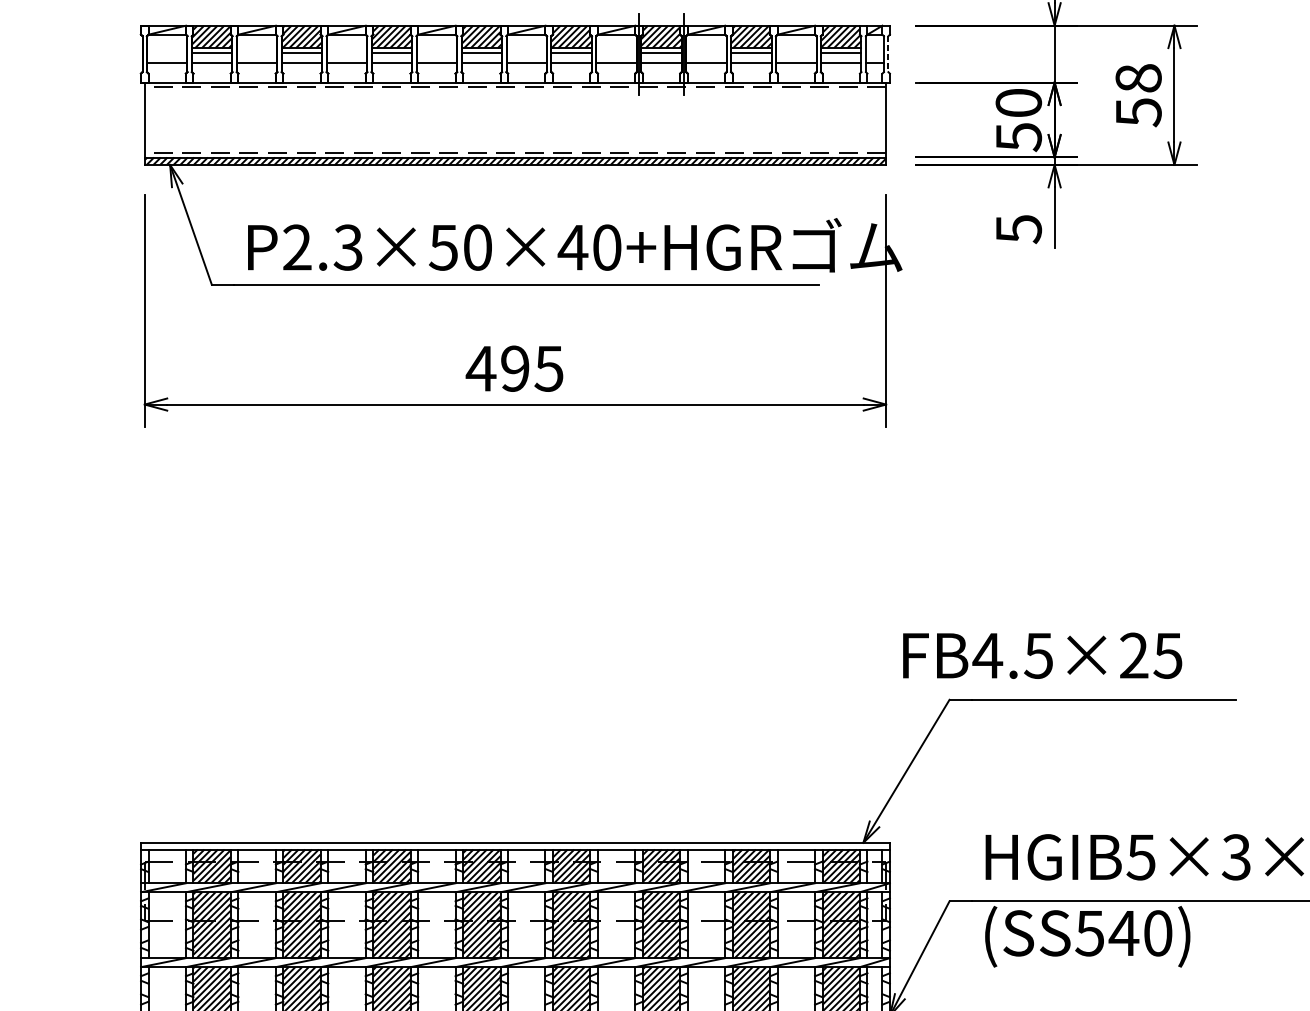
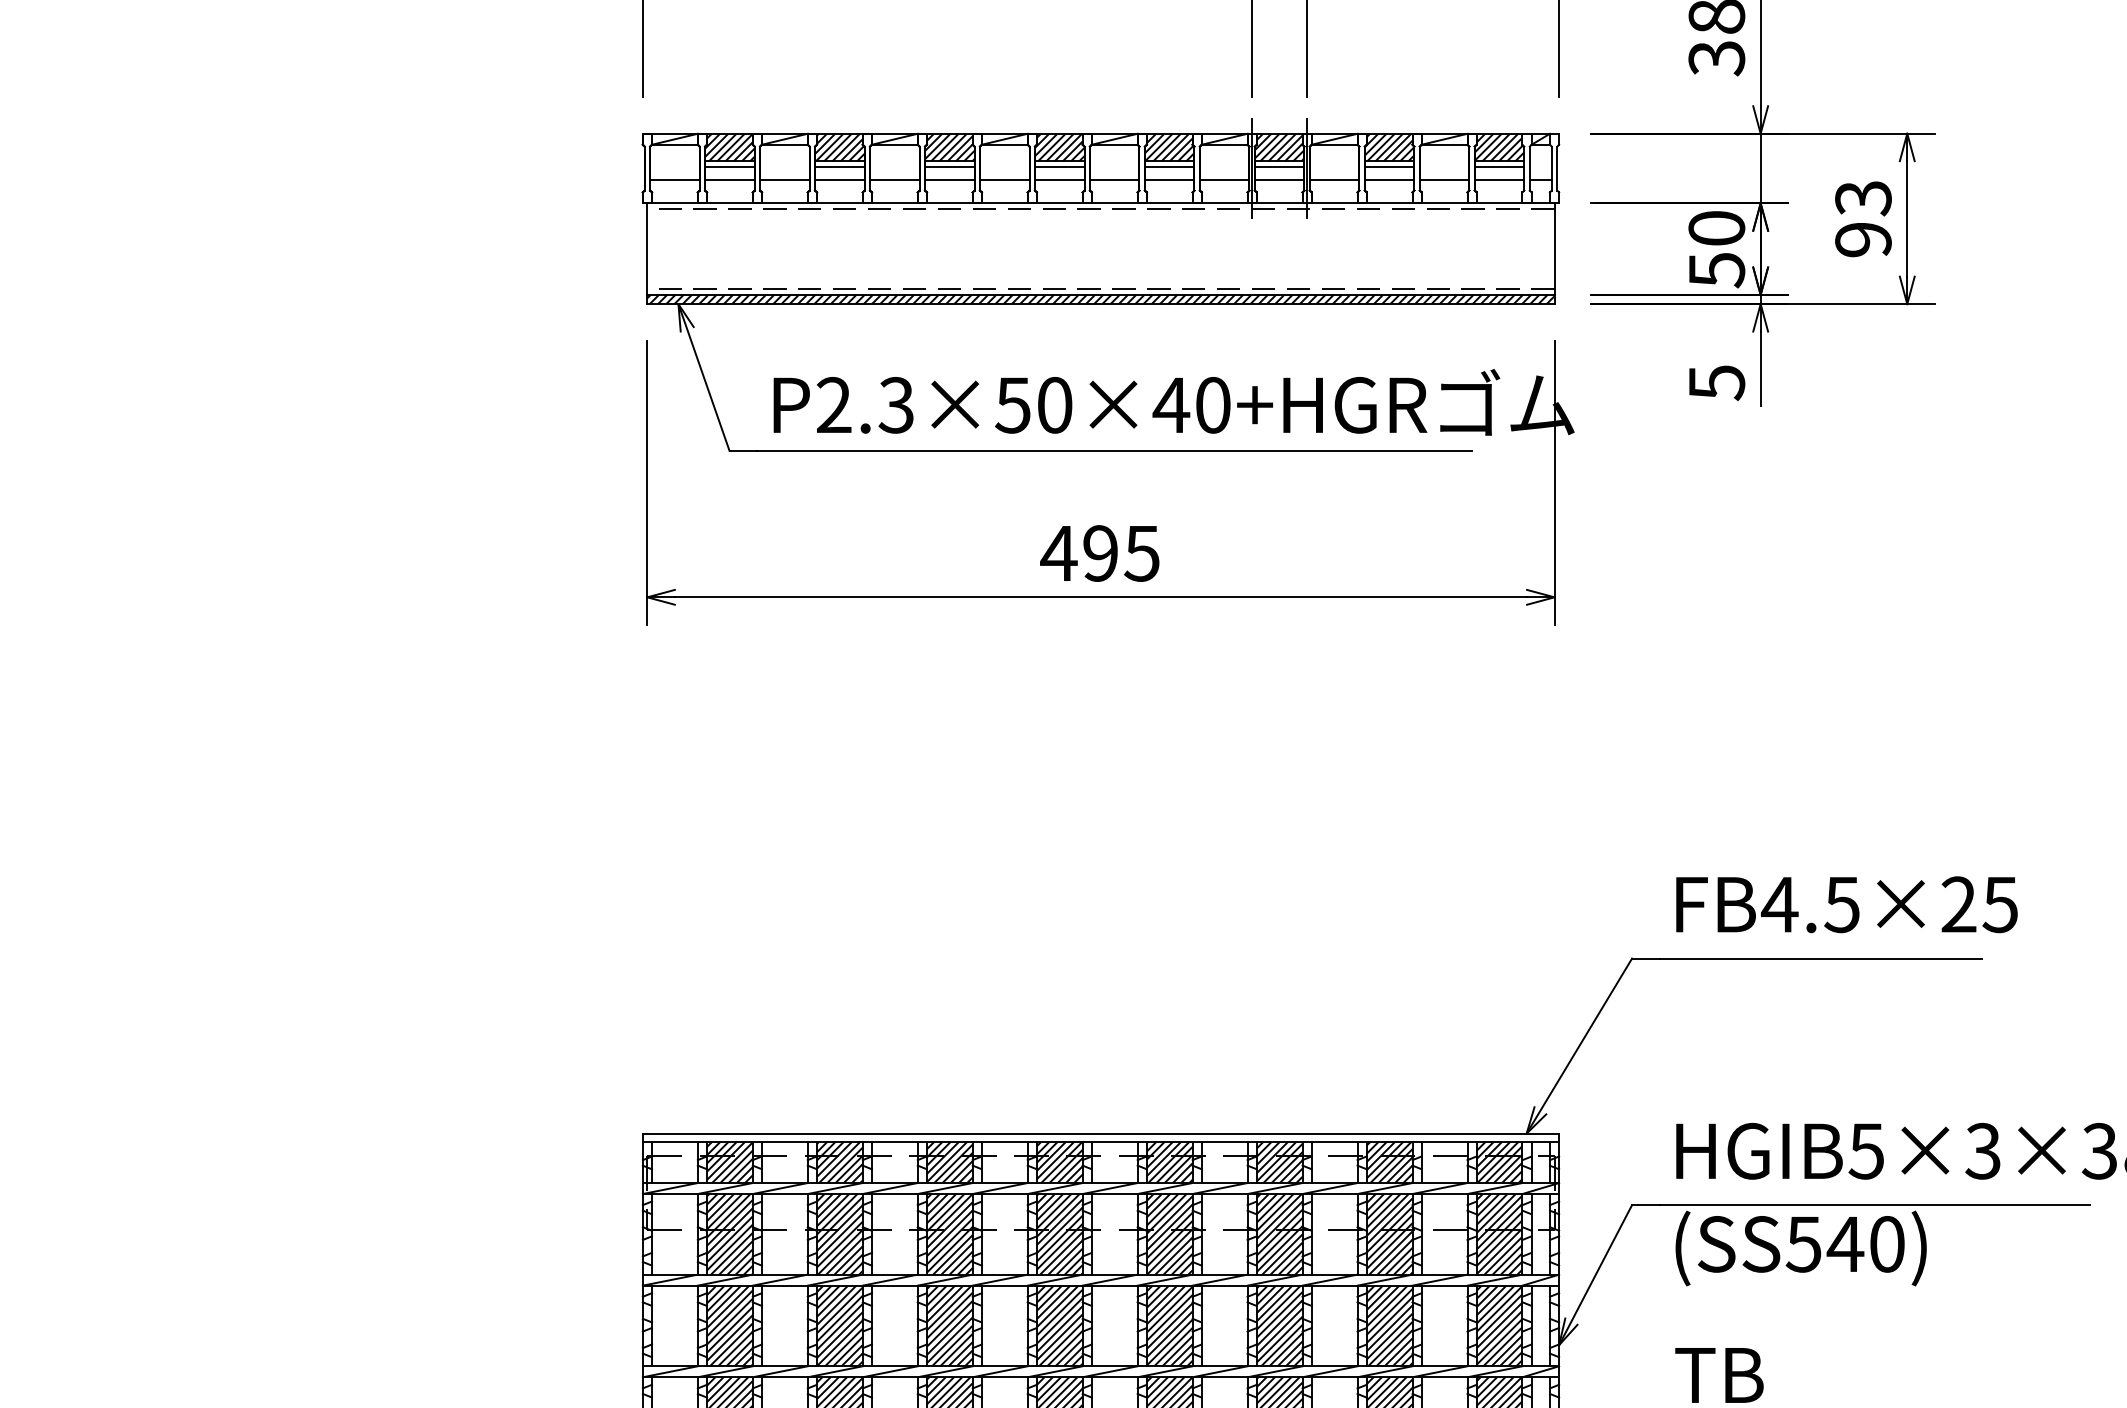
line: (888, 54) -> (1557, 168), dashed -> solid
text: (1138, 95) -> (1863, 219), 58 -> 93
text: (1042, 655) -> (1846, 904), moved

